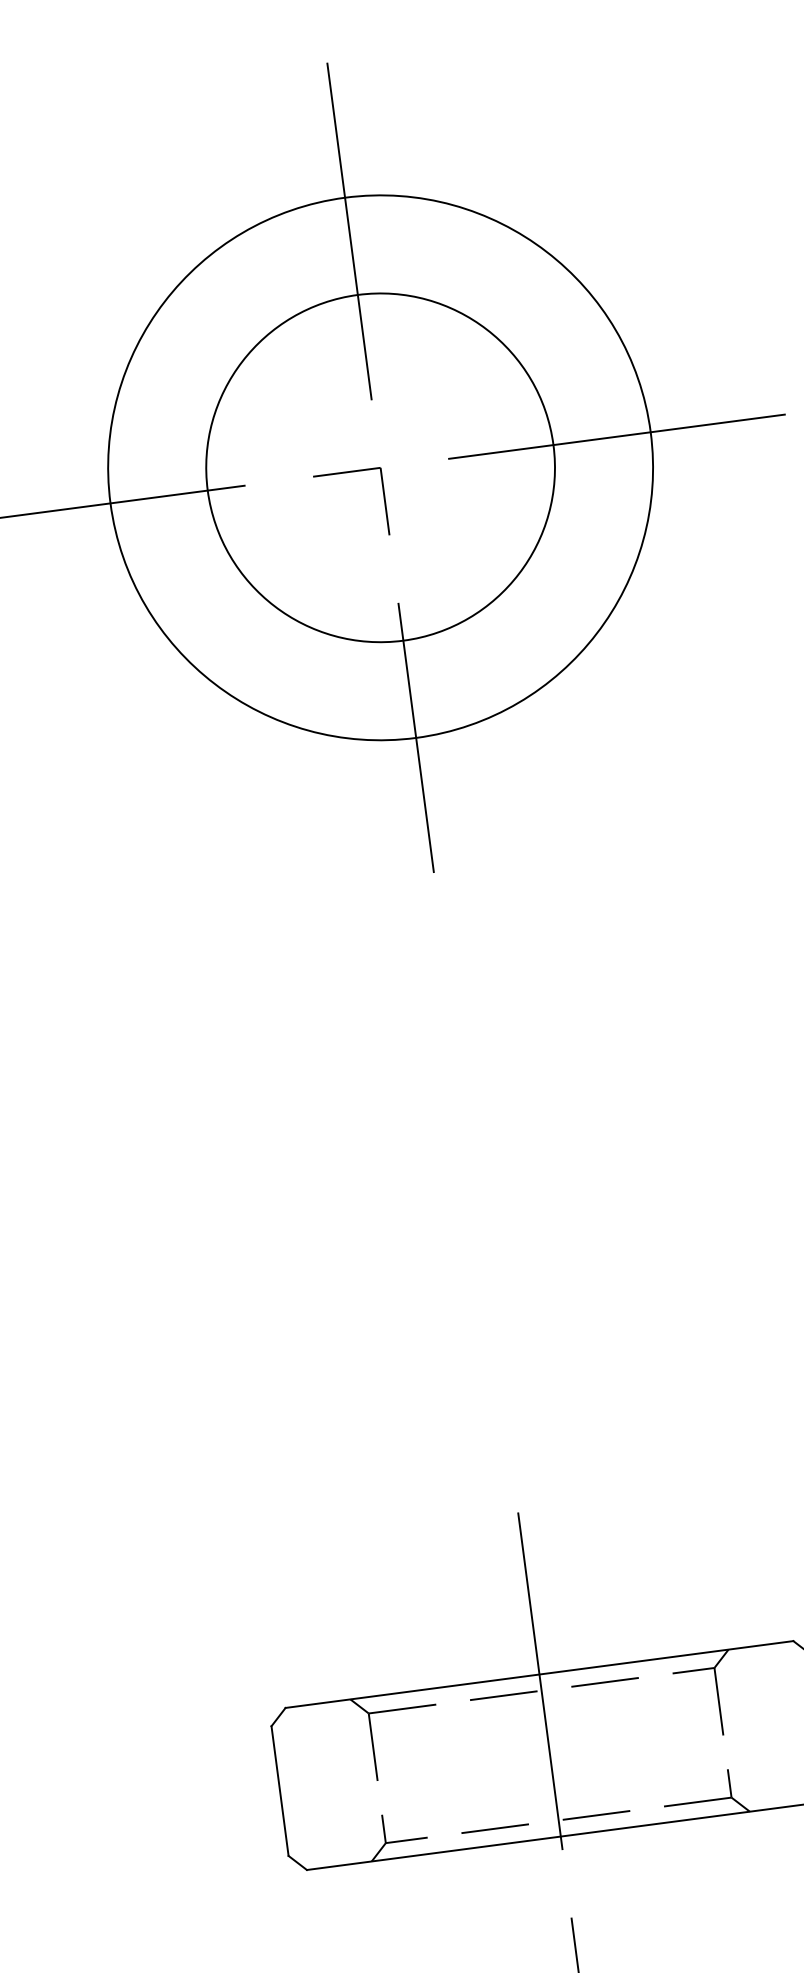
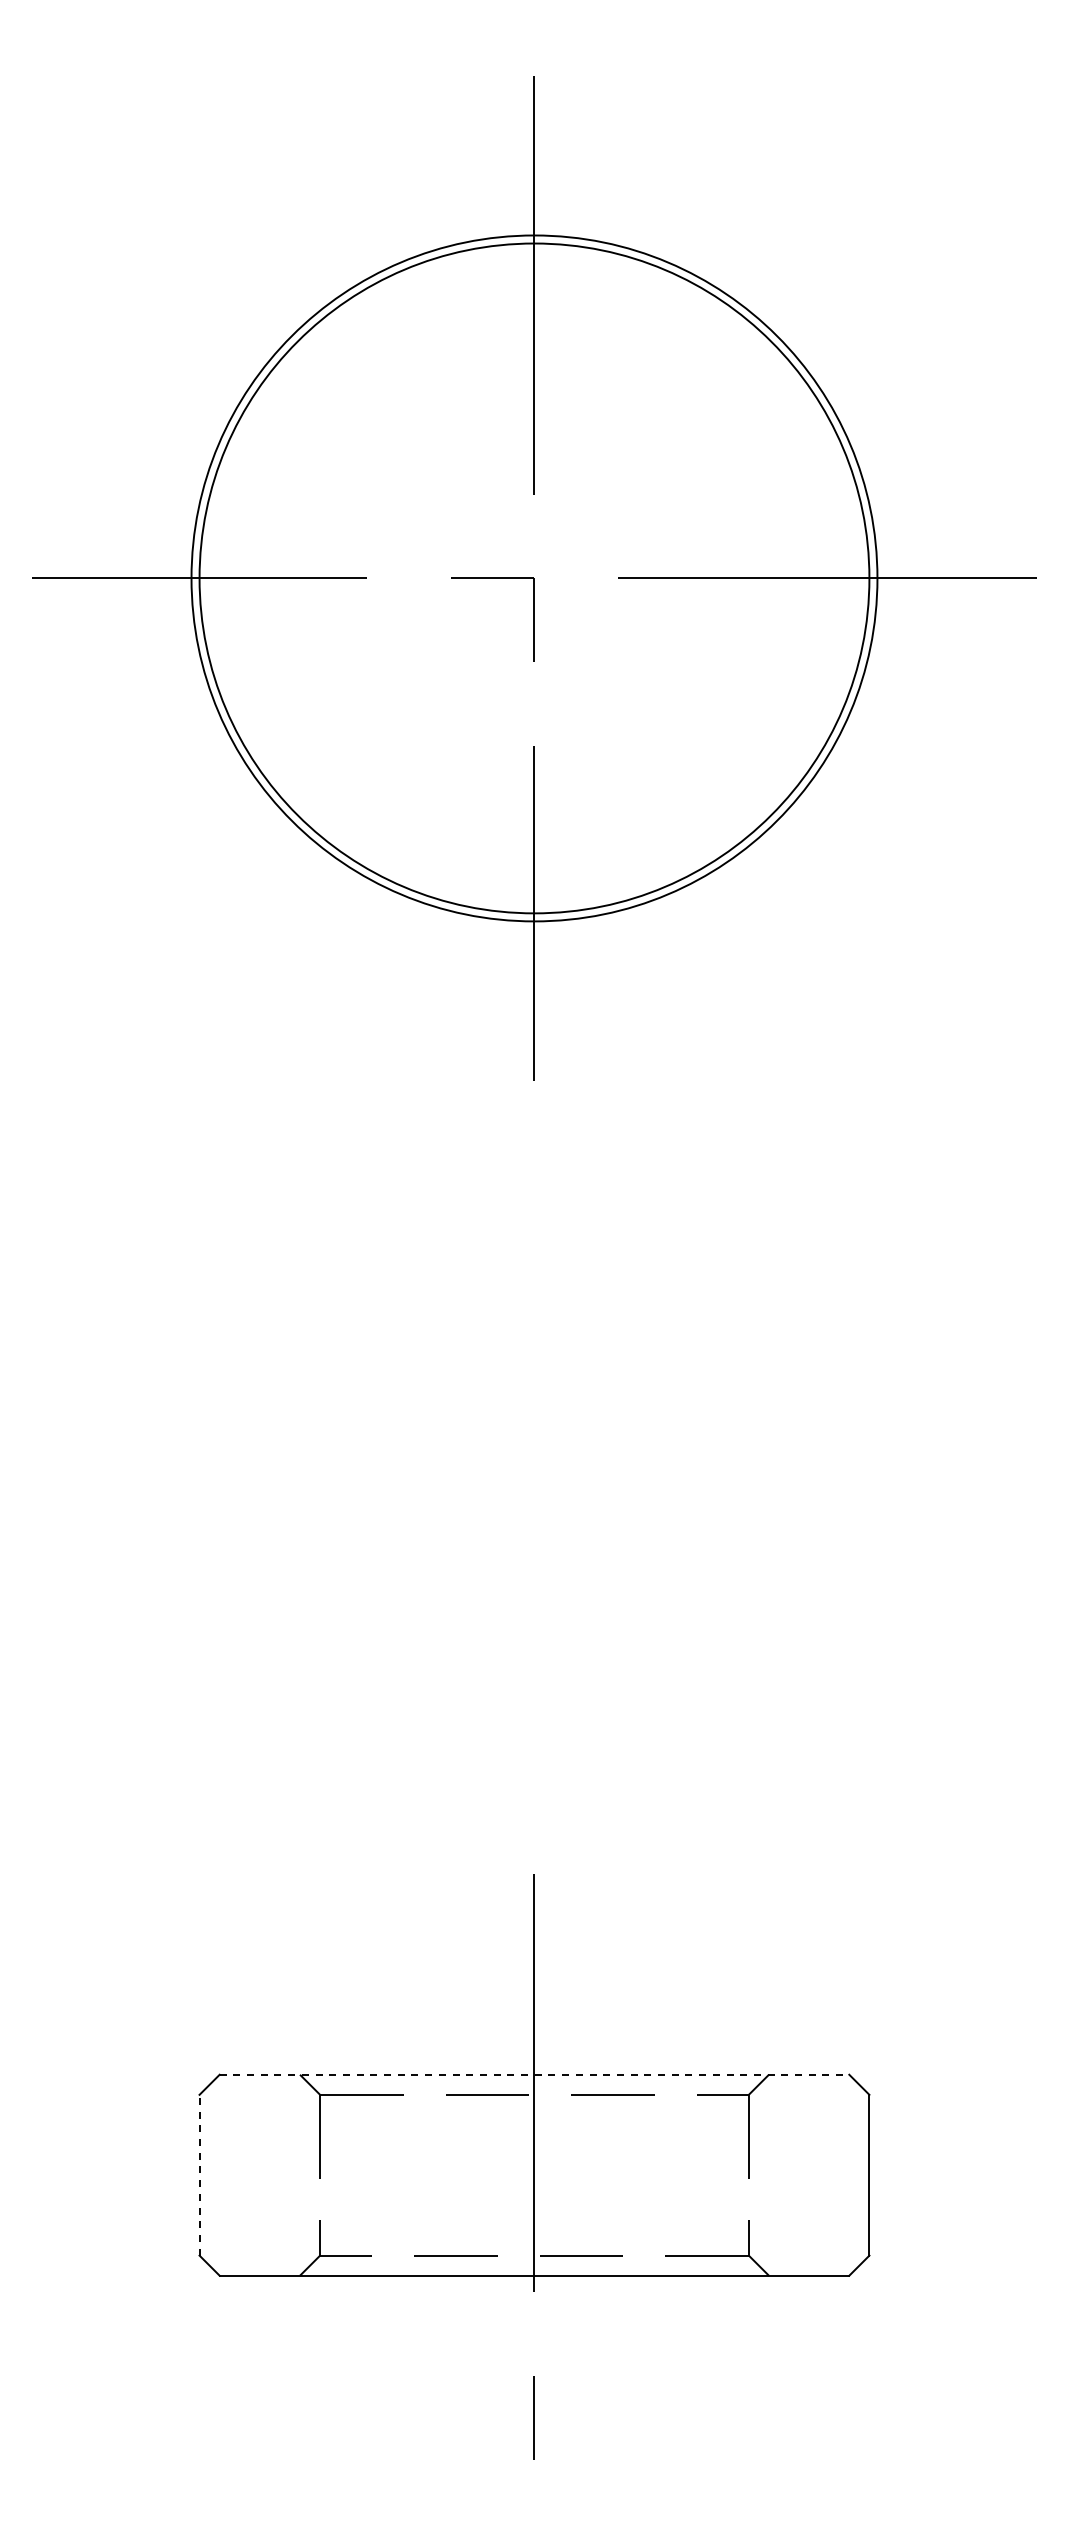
circle: (380, 467) -> (534, 578), size x1.6
line: (539, 1674) -> (534, 2074), solid -> dashed
line: (279, 1790) -> (199, 2174), solid -> dashed

